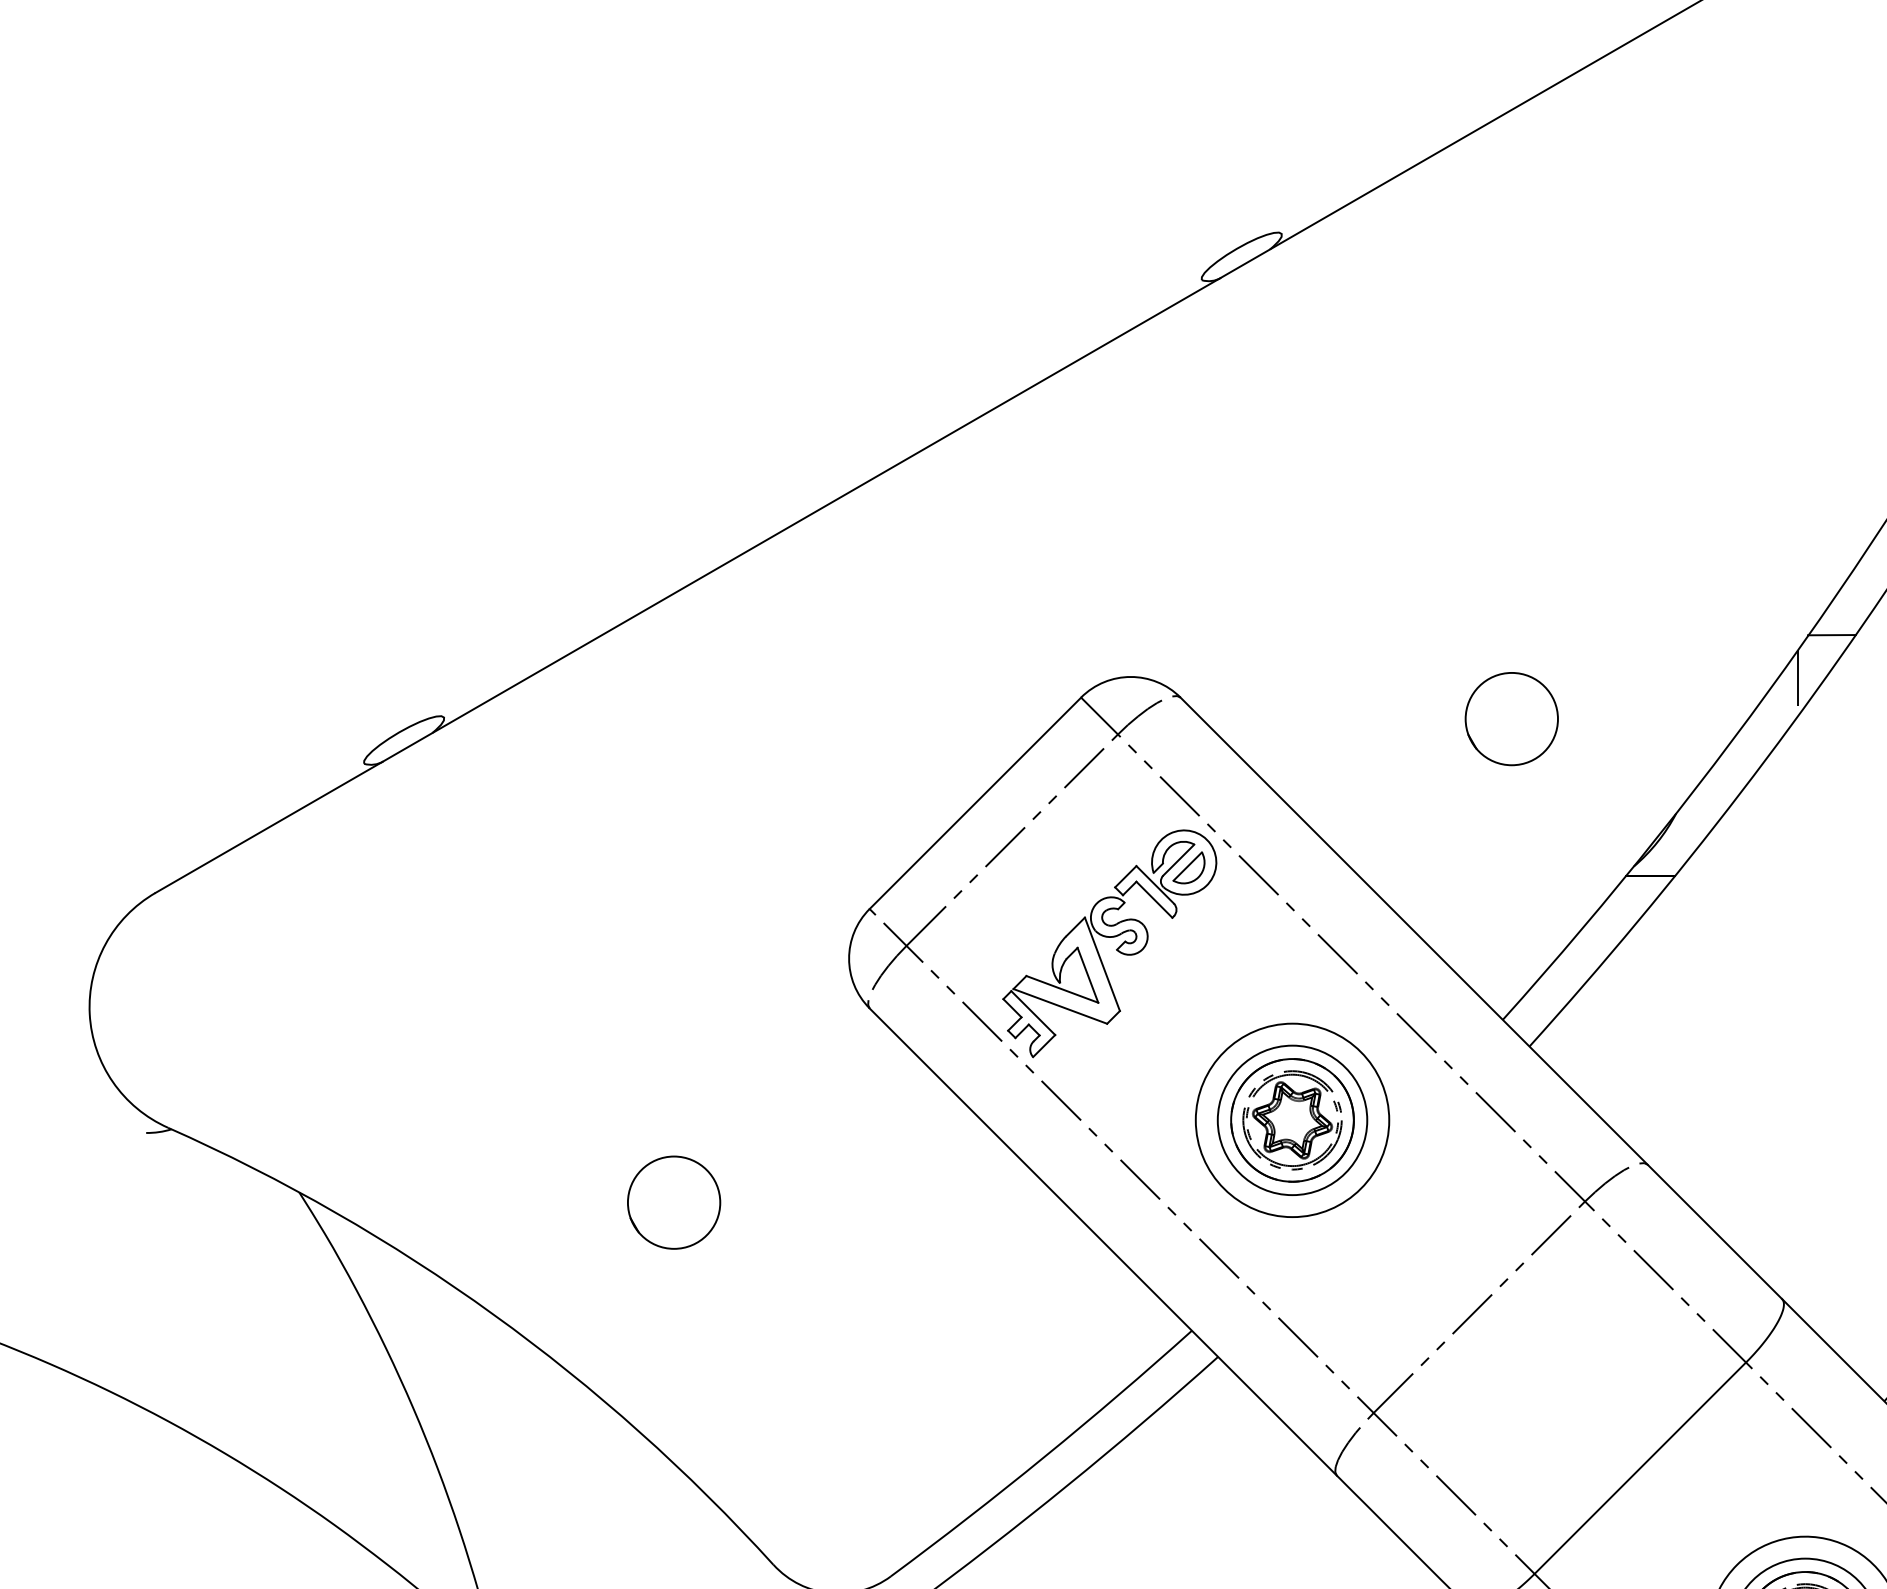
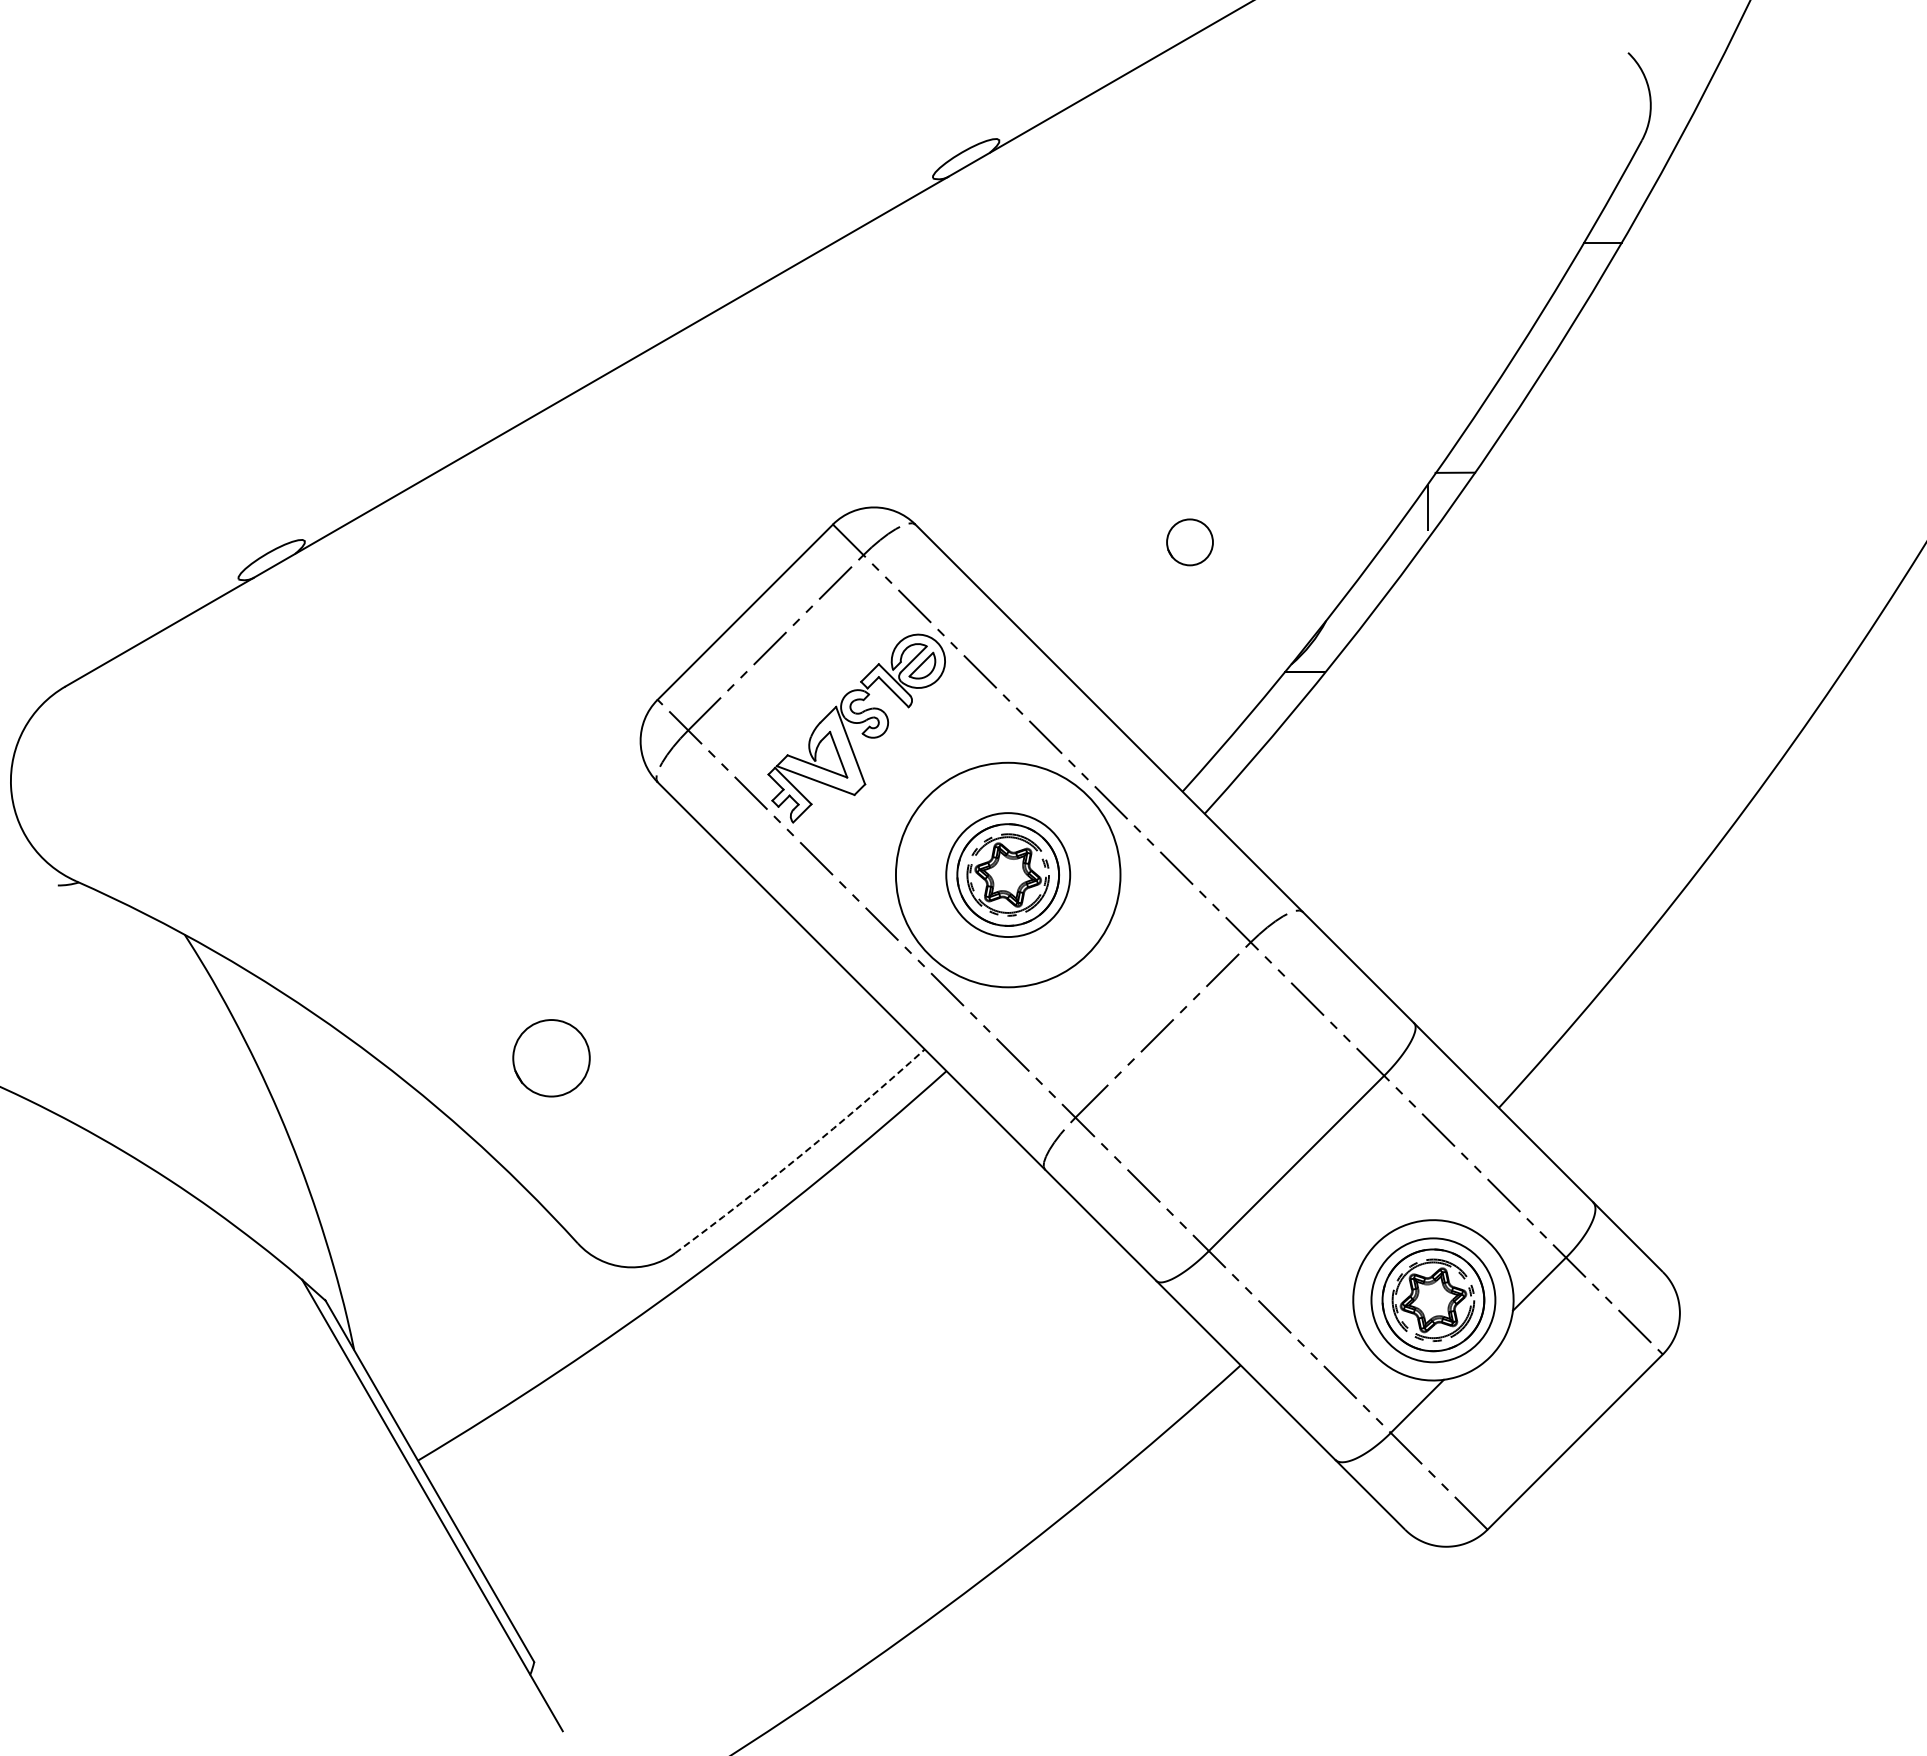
part: (1511, 719) -> (1189, 542), size x0.6
circle: (1292, 1119) -> (1008, 874), size x1.4
circle: (674, 1202) -> (551, 1058), moved
arc: (1044, 1457) -> (802, 1154), solid -> dashed

